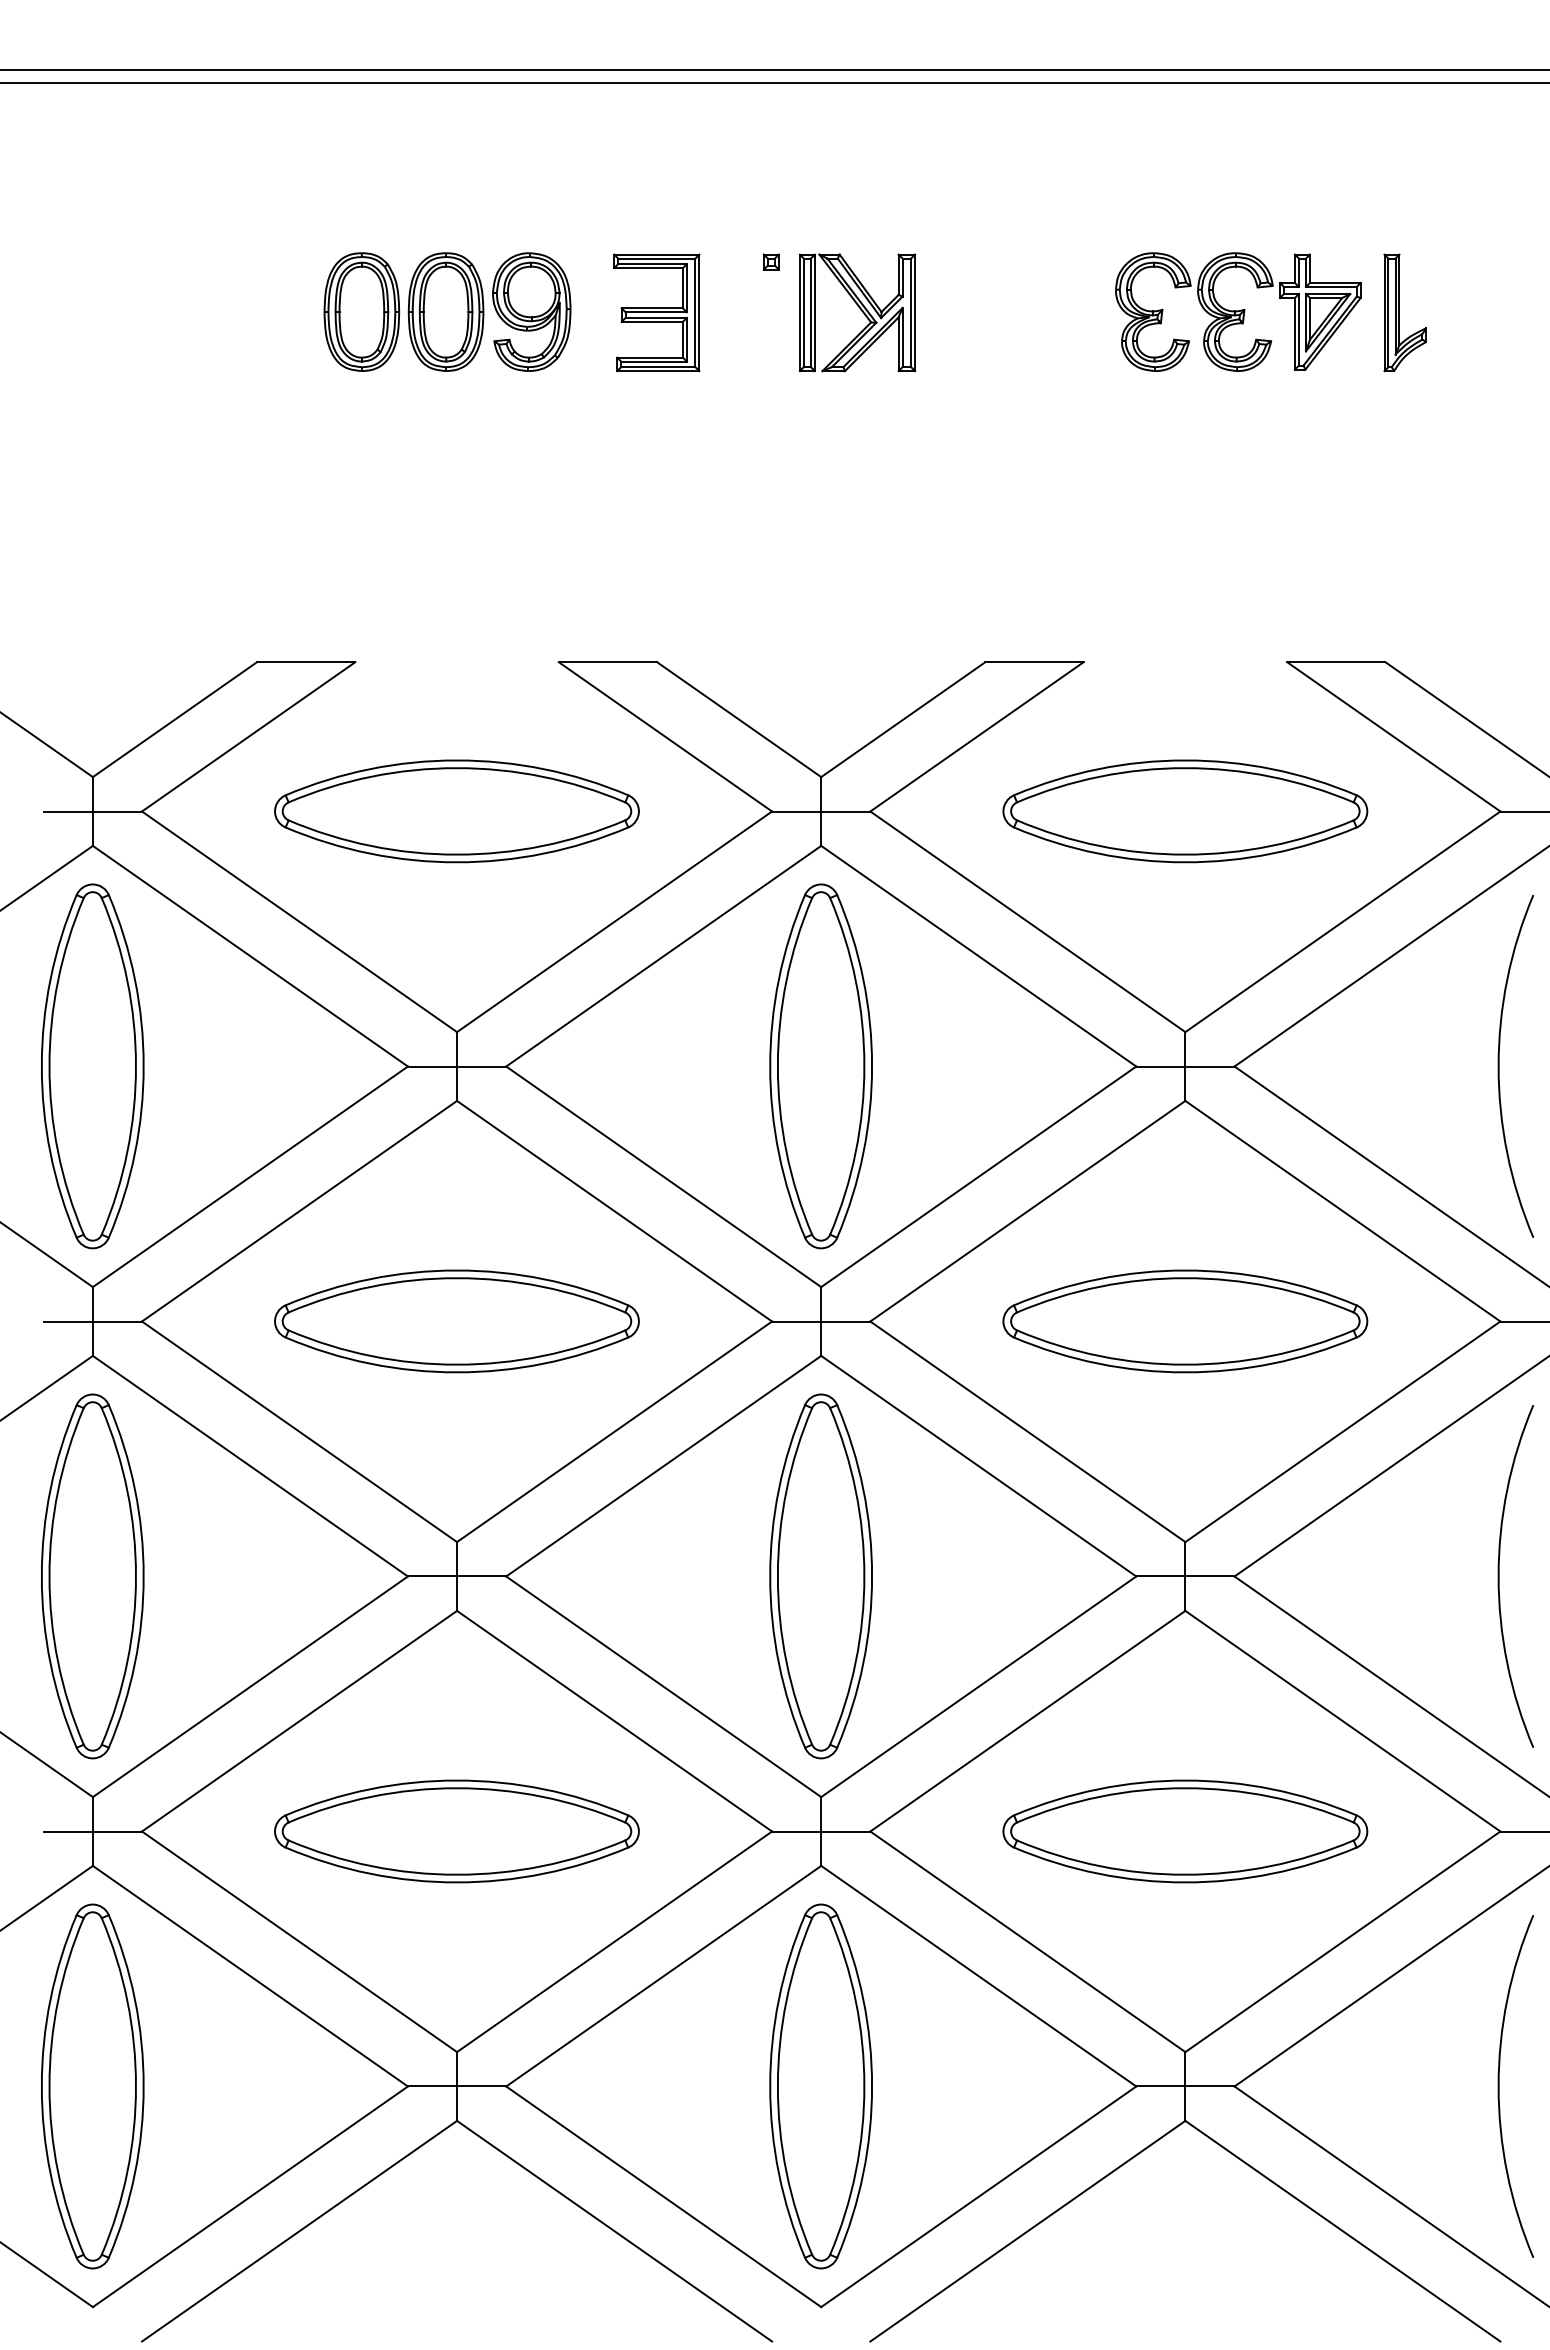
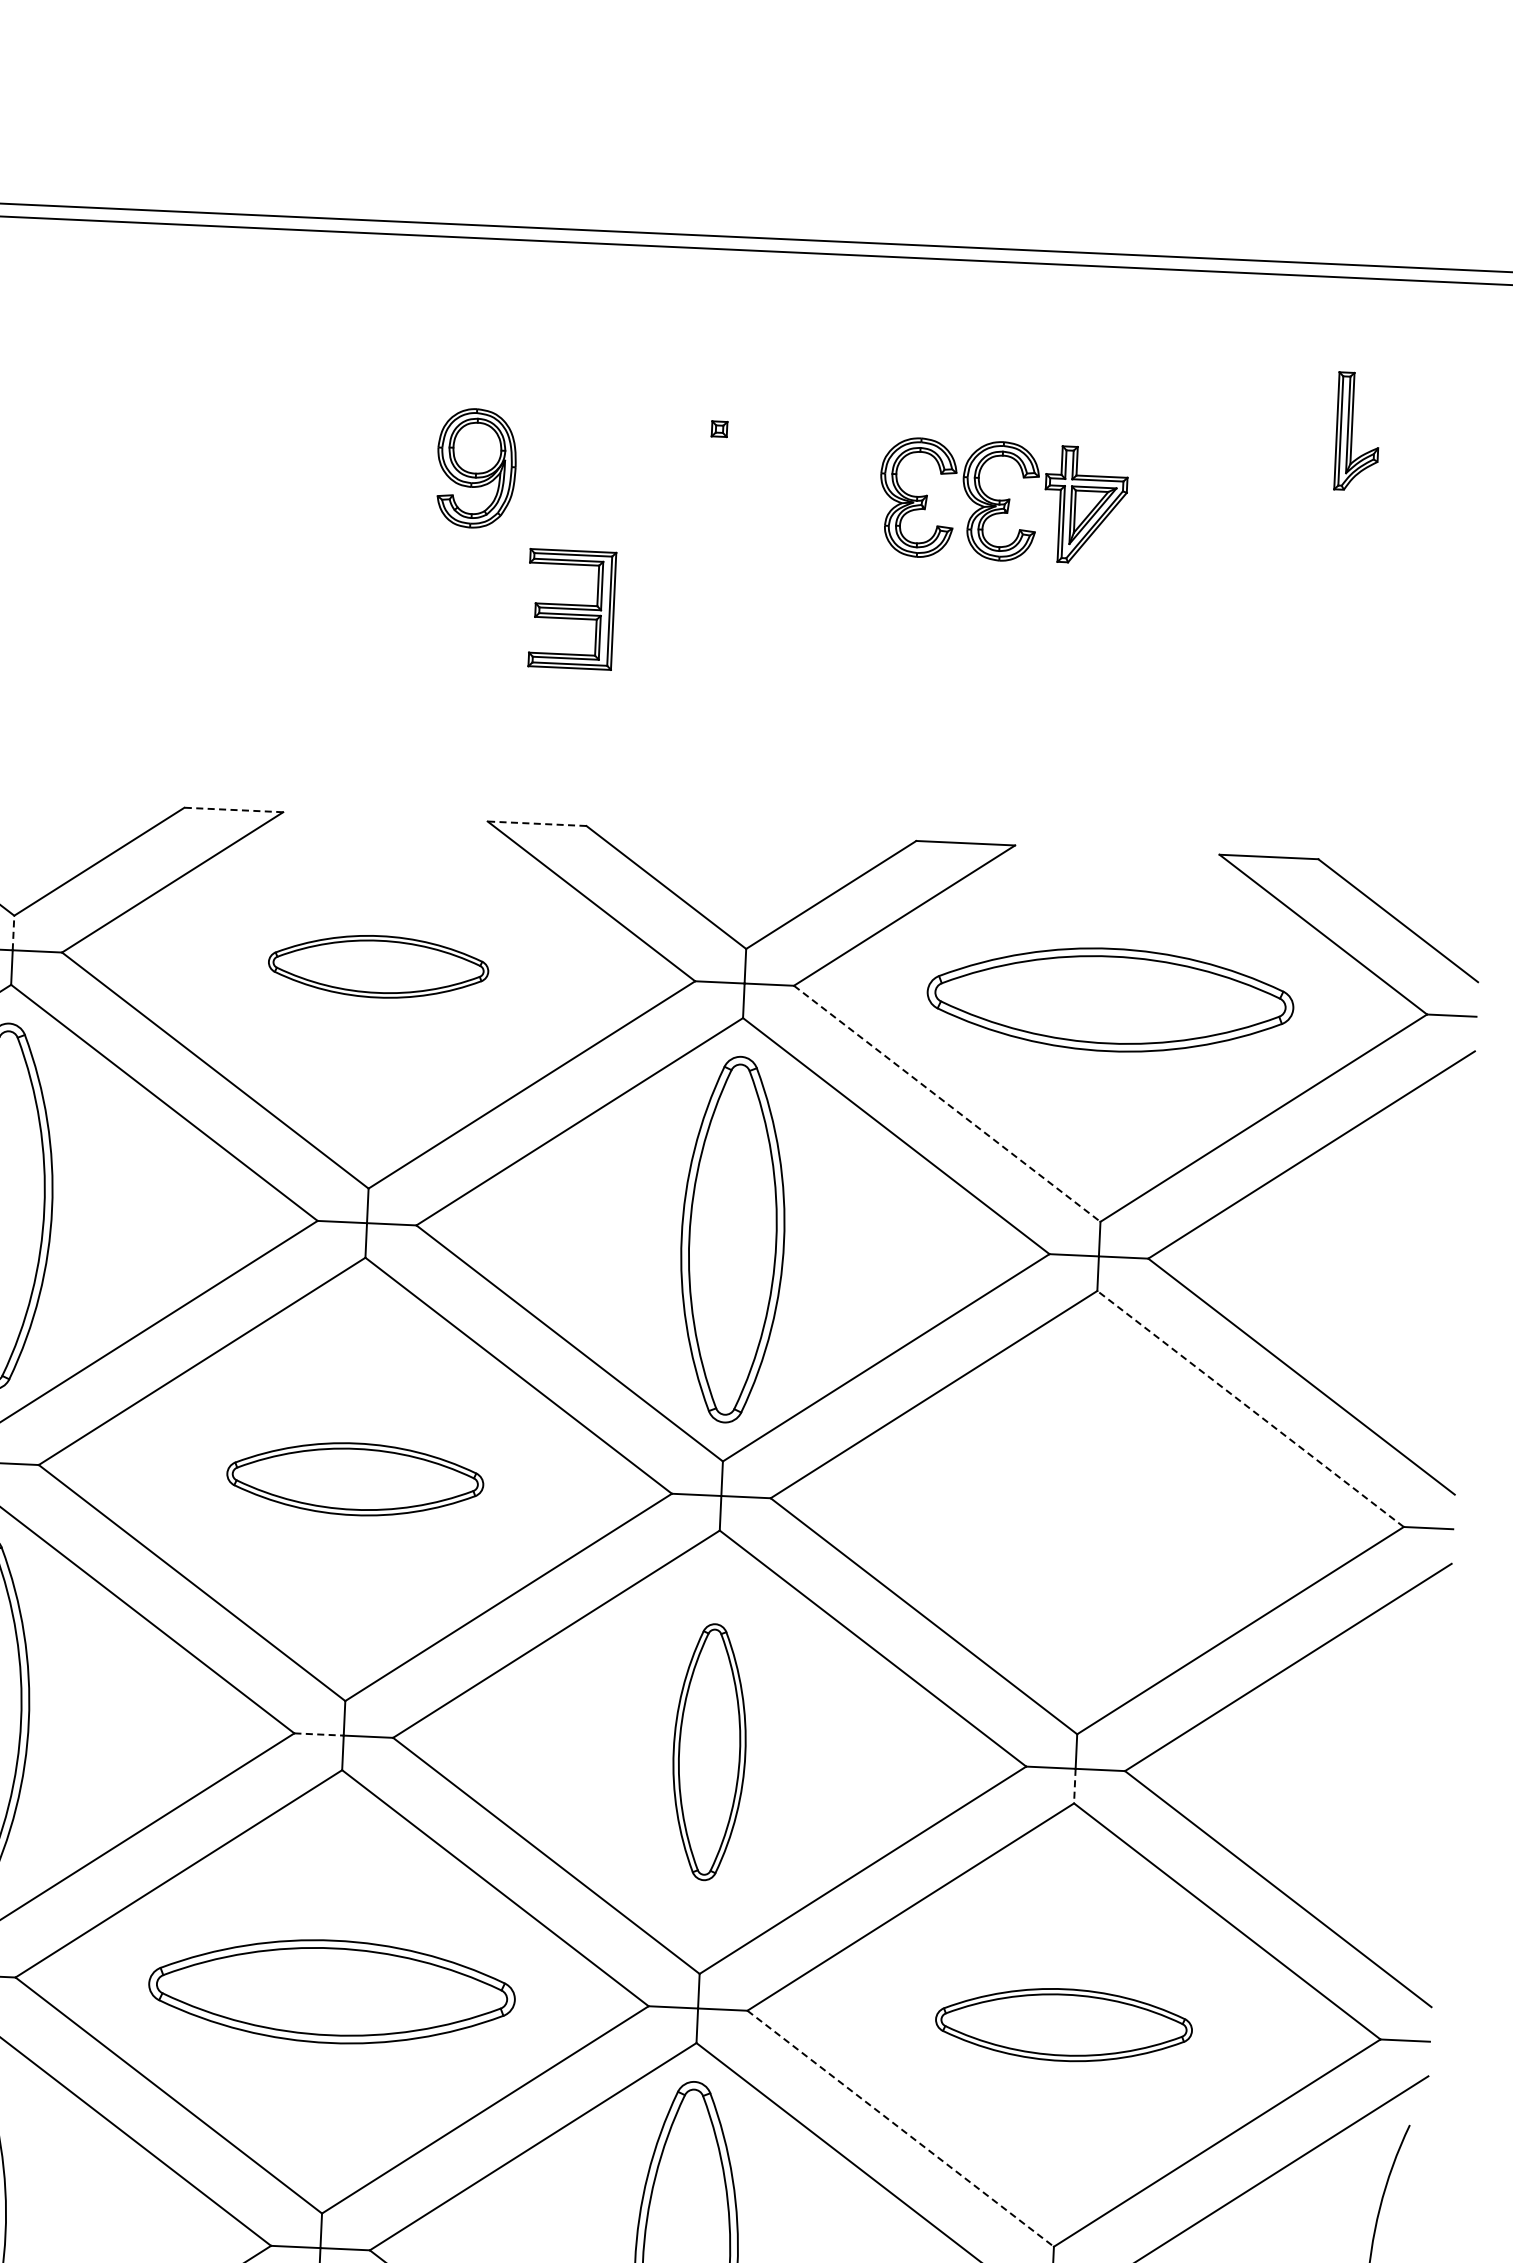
part: (403, 311) -> (347, 462), removed
part: (1238, 311) -> (1003, 500), moved
part: (656, 312) -> (570, 609), moved
part: (857, 312) -> (803, 483), removed
part: (1404, 312) -> (1357, 431), moved
line: (305, 662) -> (233, 810), solid -> dashed
line: (607, 662) -> (536, 824), solid -> dashed
line: (92, 793) -> (13, 932), solid -> dashed
part: (456, 811) -> (378, 966), size x0.6
line: (1028, 922) -> (947, 1104), solid -> dashed
arc: (1499, 1066) -> (1414, 1270), removed
line: (1342, 1210) -> (1250, 1408), solid -> dashed
part: (456, 1321) -> (354, 1479), size x0.7
part: (1185, 1321) -> (1087, 1512), removed
line: (432, 1576) -> (319, 1734), solid -> dashed
part: (820, 1576) -> (708, 1752), size x0.7
arc: (1499, 1576) -> (1391, 1783), removed
line: (1185, 1594) -> (1074, 1786), solid -> dashed
part: (1185, 1831) -> (1064, 2025), size x0.7
line: (1028, 1942) -> (901, 2129), solid -> dashed

